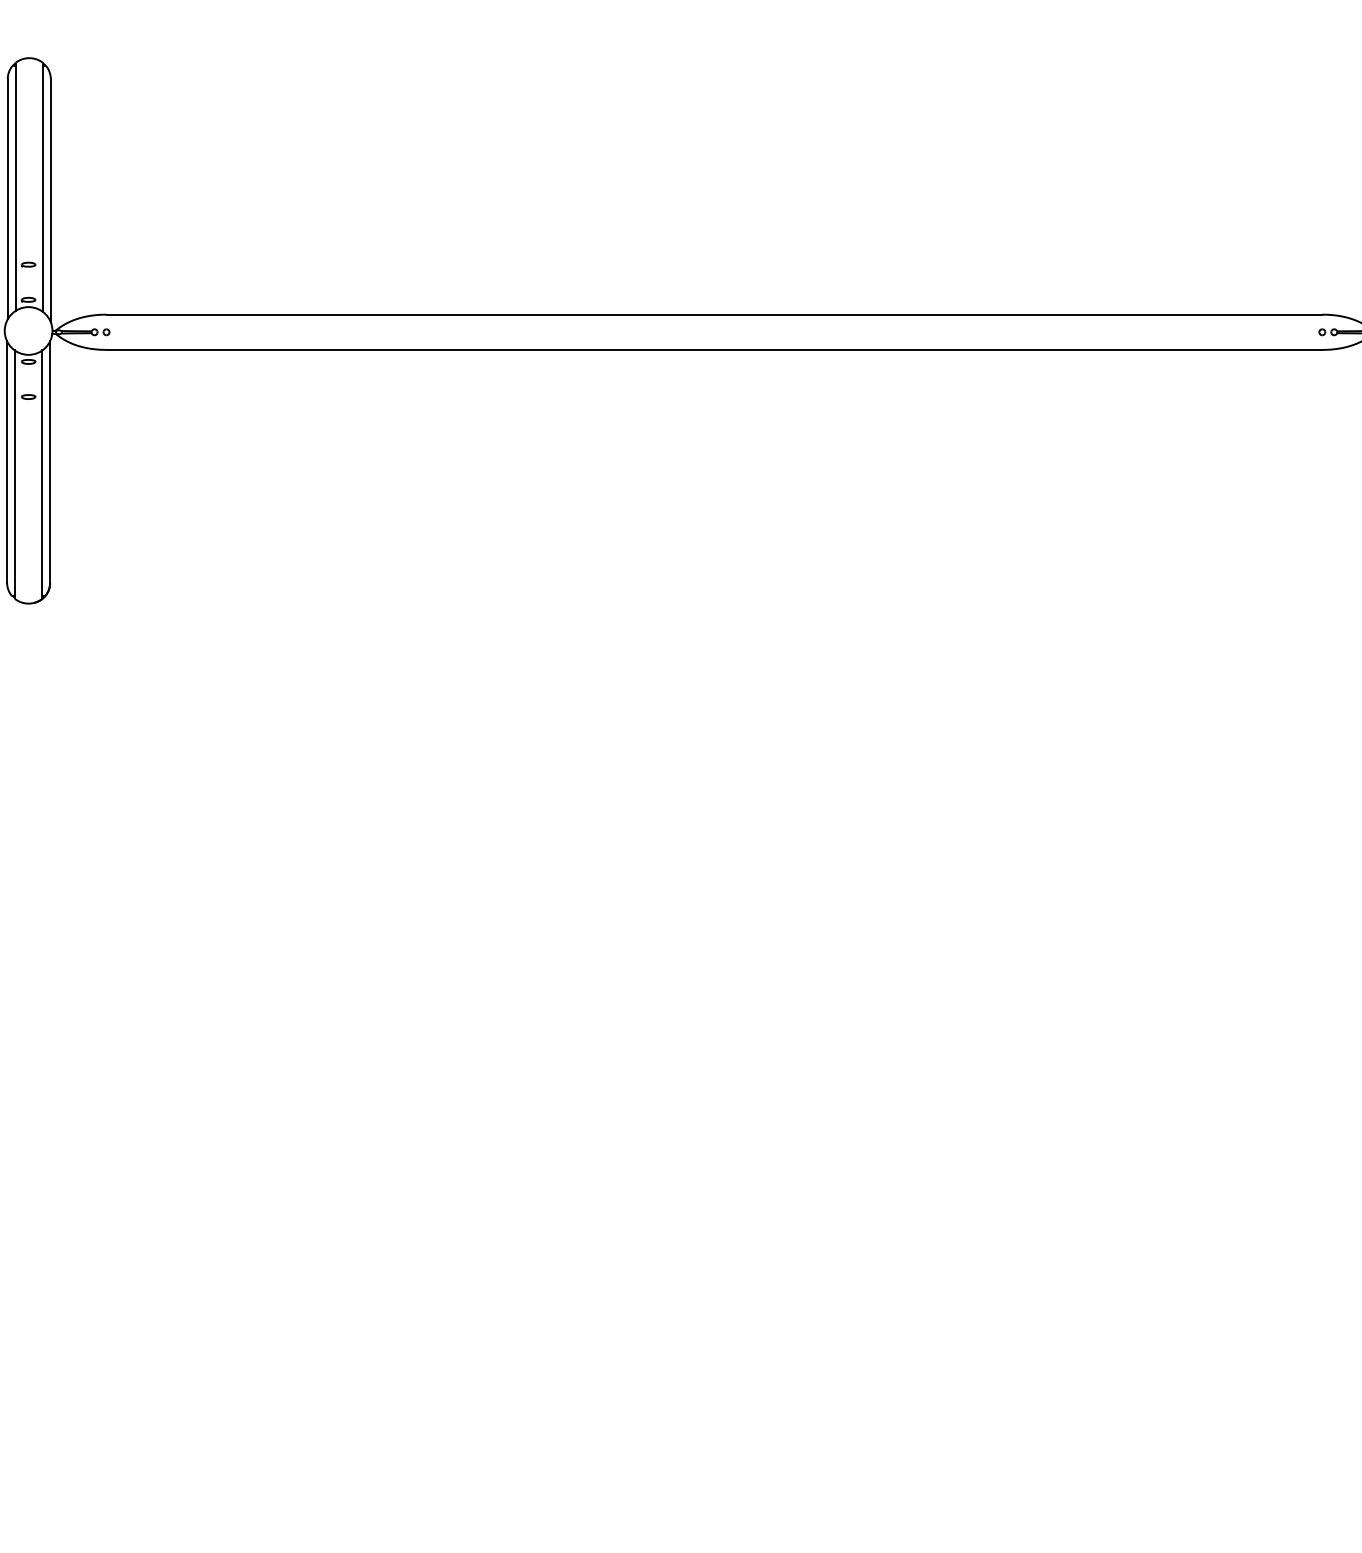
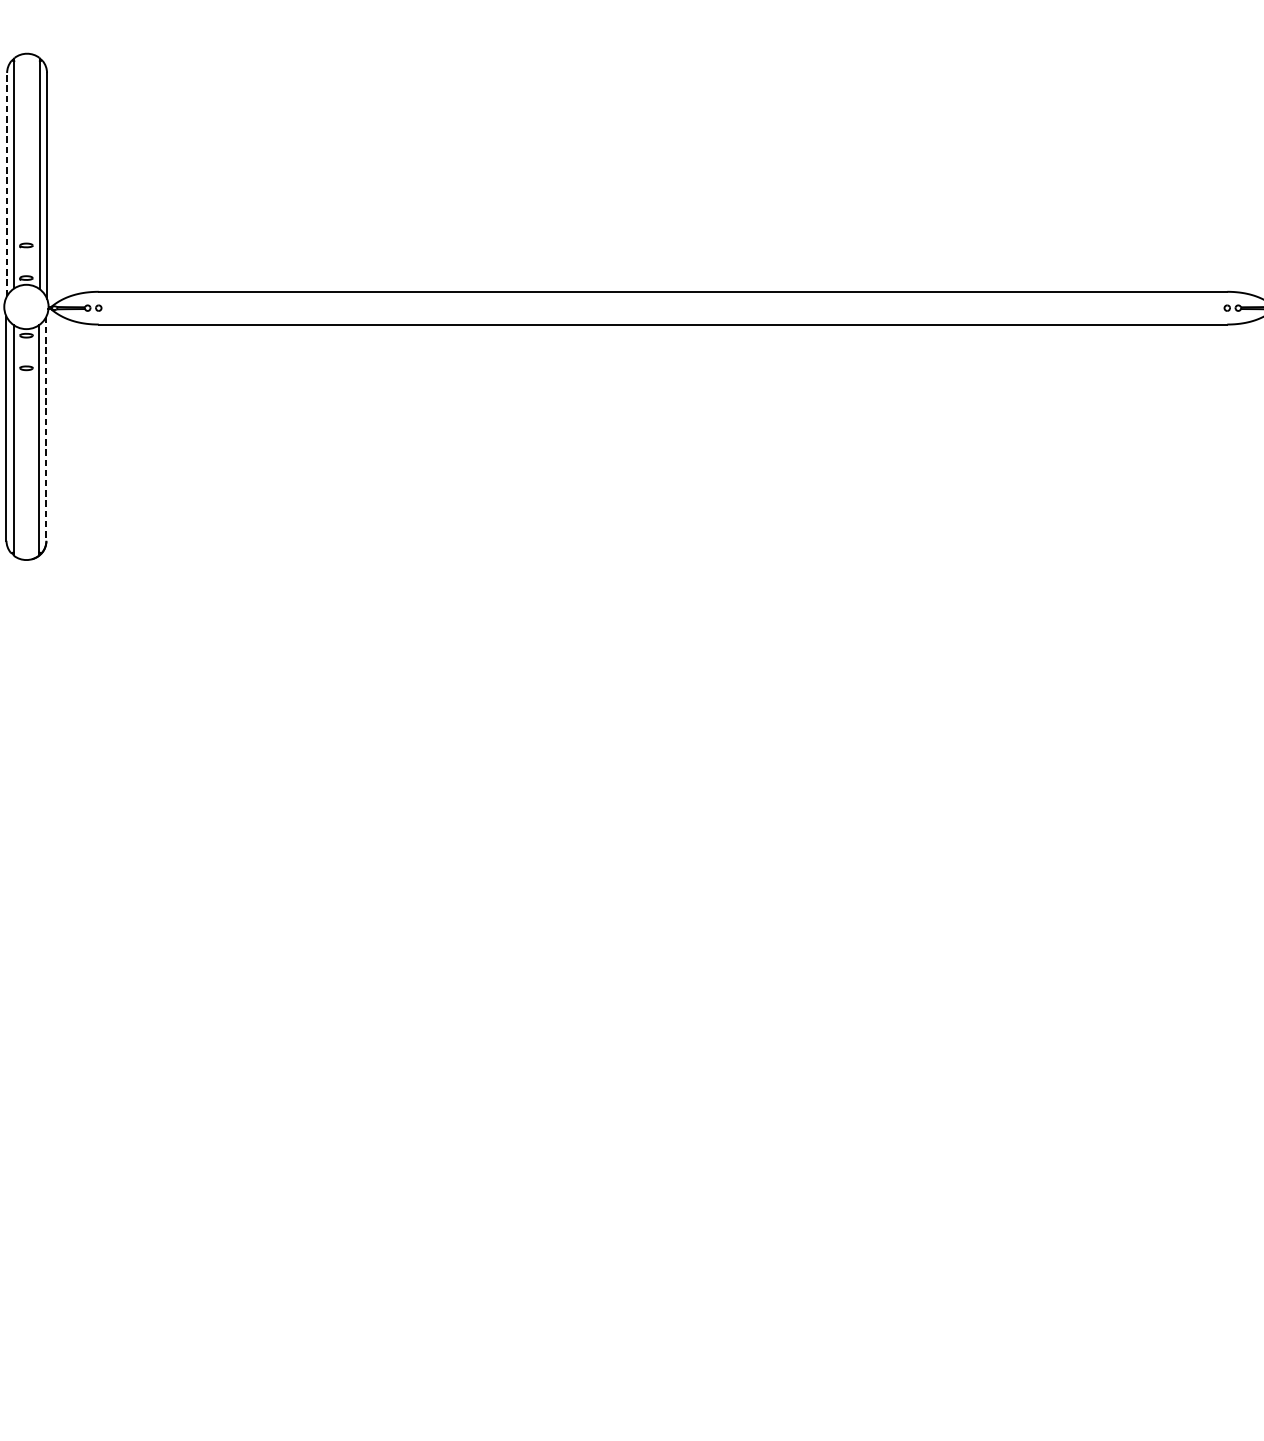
line: (7, 198) -> (6, 184), solid -> dashed
line: (50, 462) -> (46, 429), solid -> dashed

